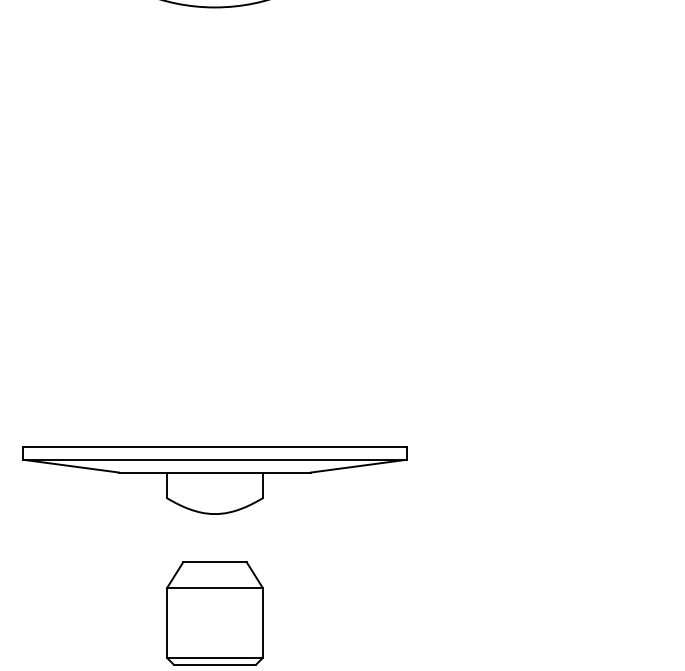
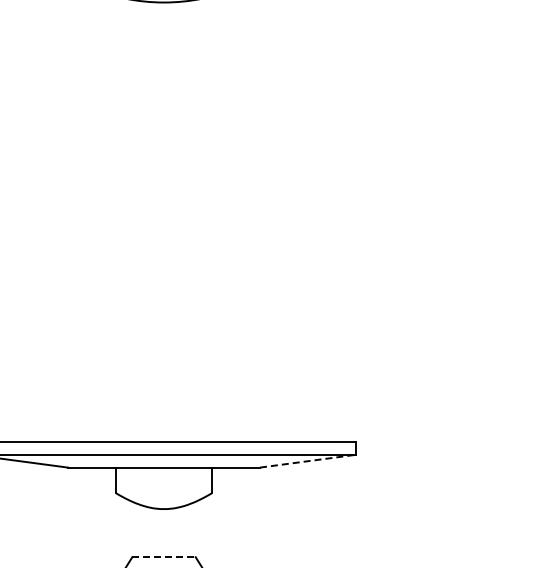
line: (359, 466) -> (308, 461), solid -> dashed
line: (214, 562) -> (163, 557), solid -> dashed

